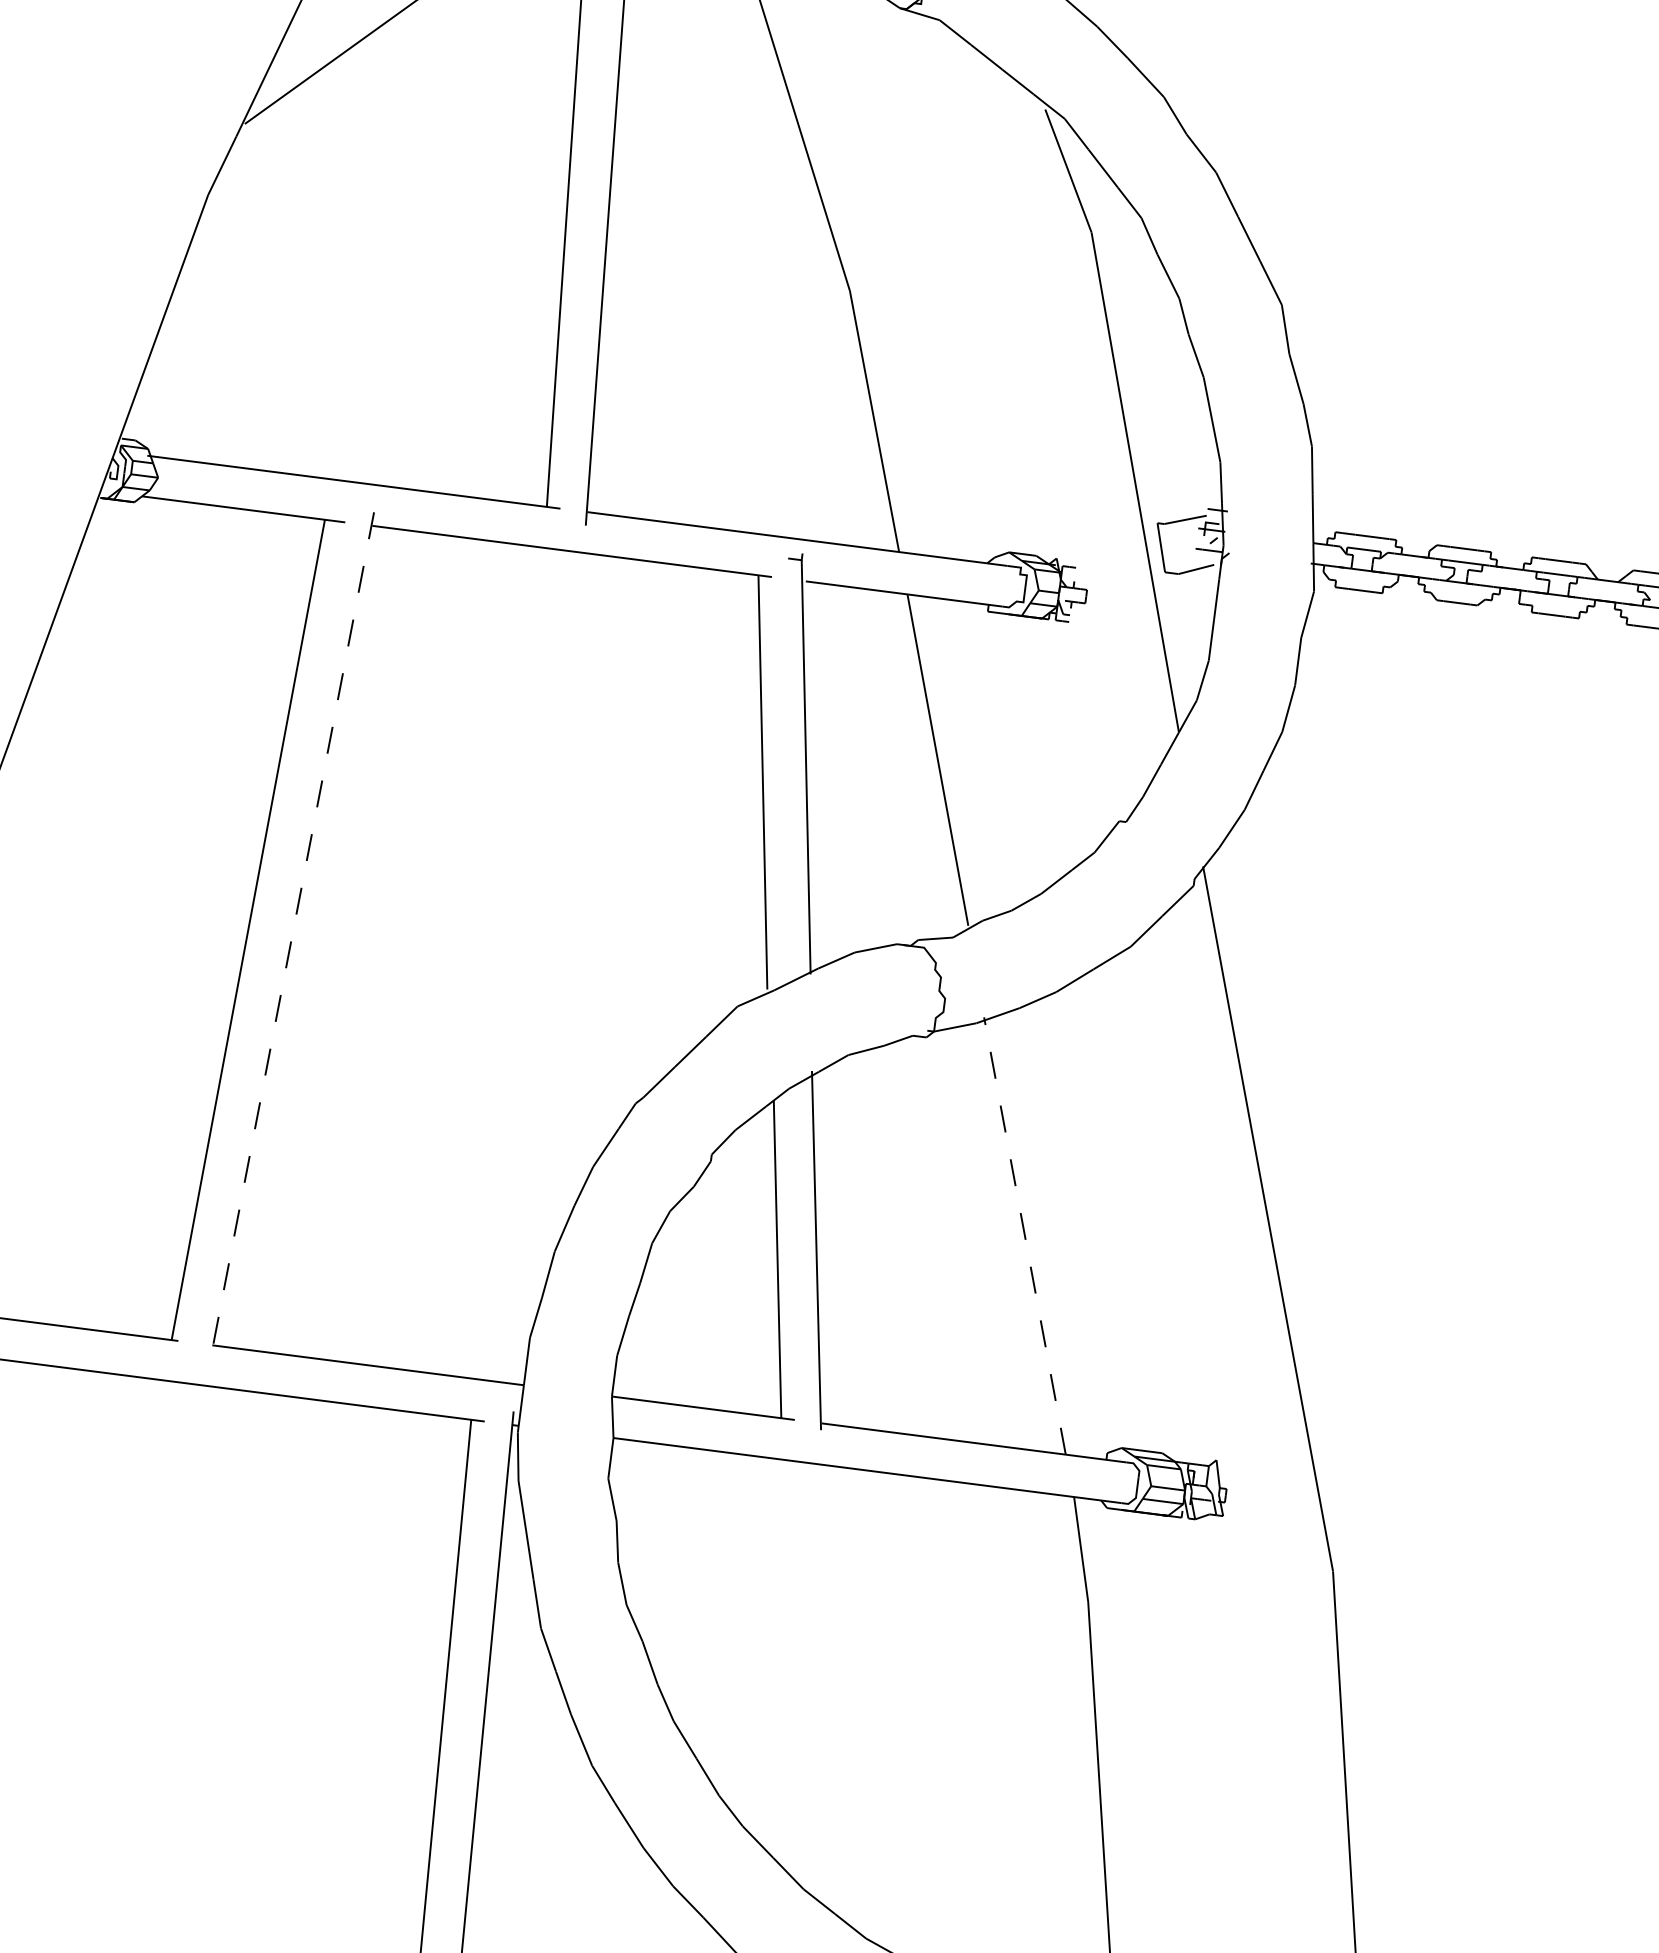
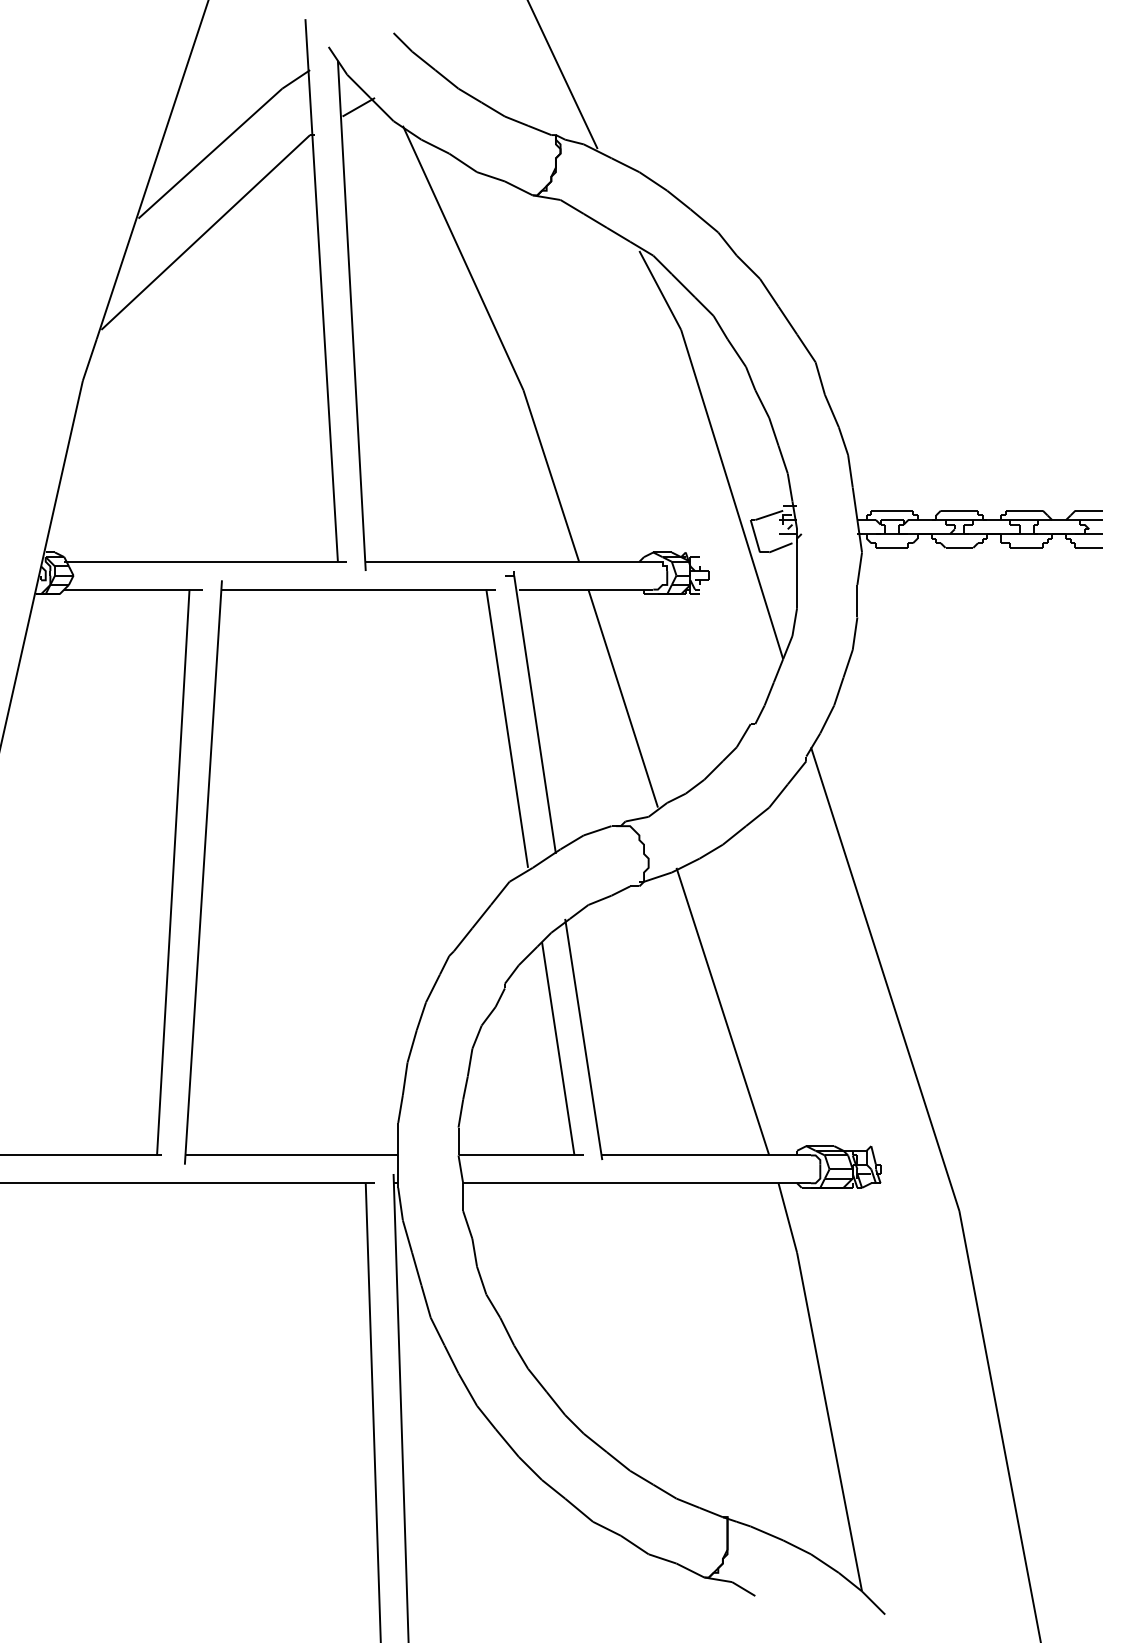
line: (292, 935) -> (203, 872), dashed -> solid
line: (1024, 1235) -> (722, 1011), dashed -> solid

